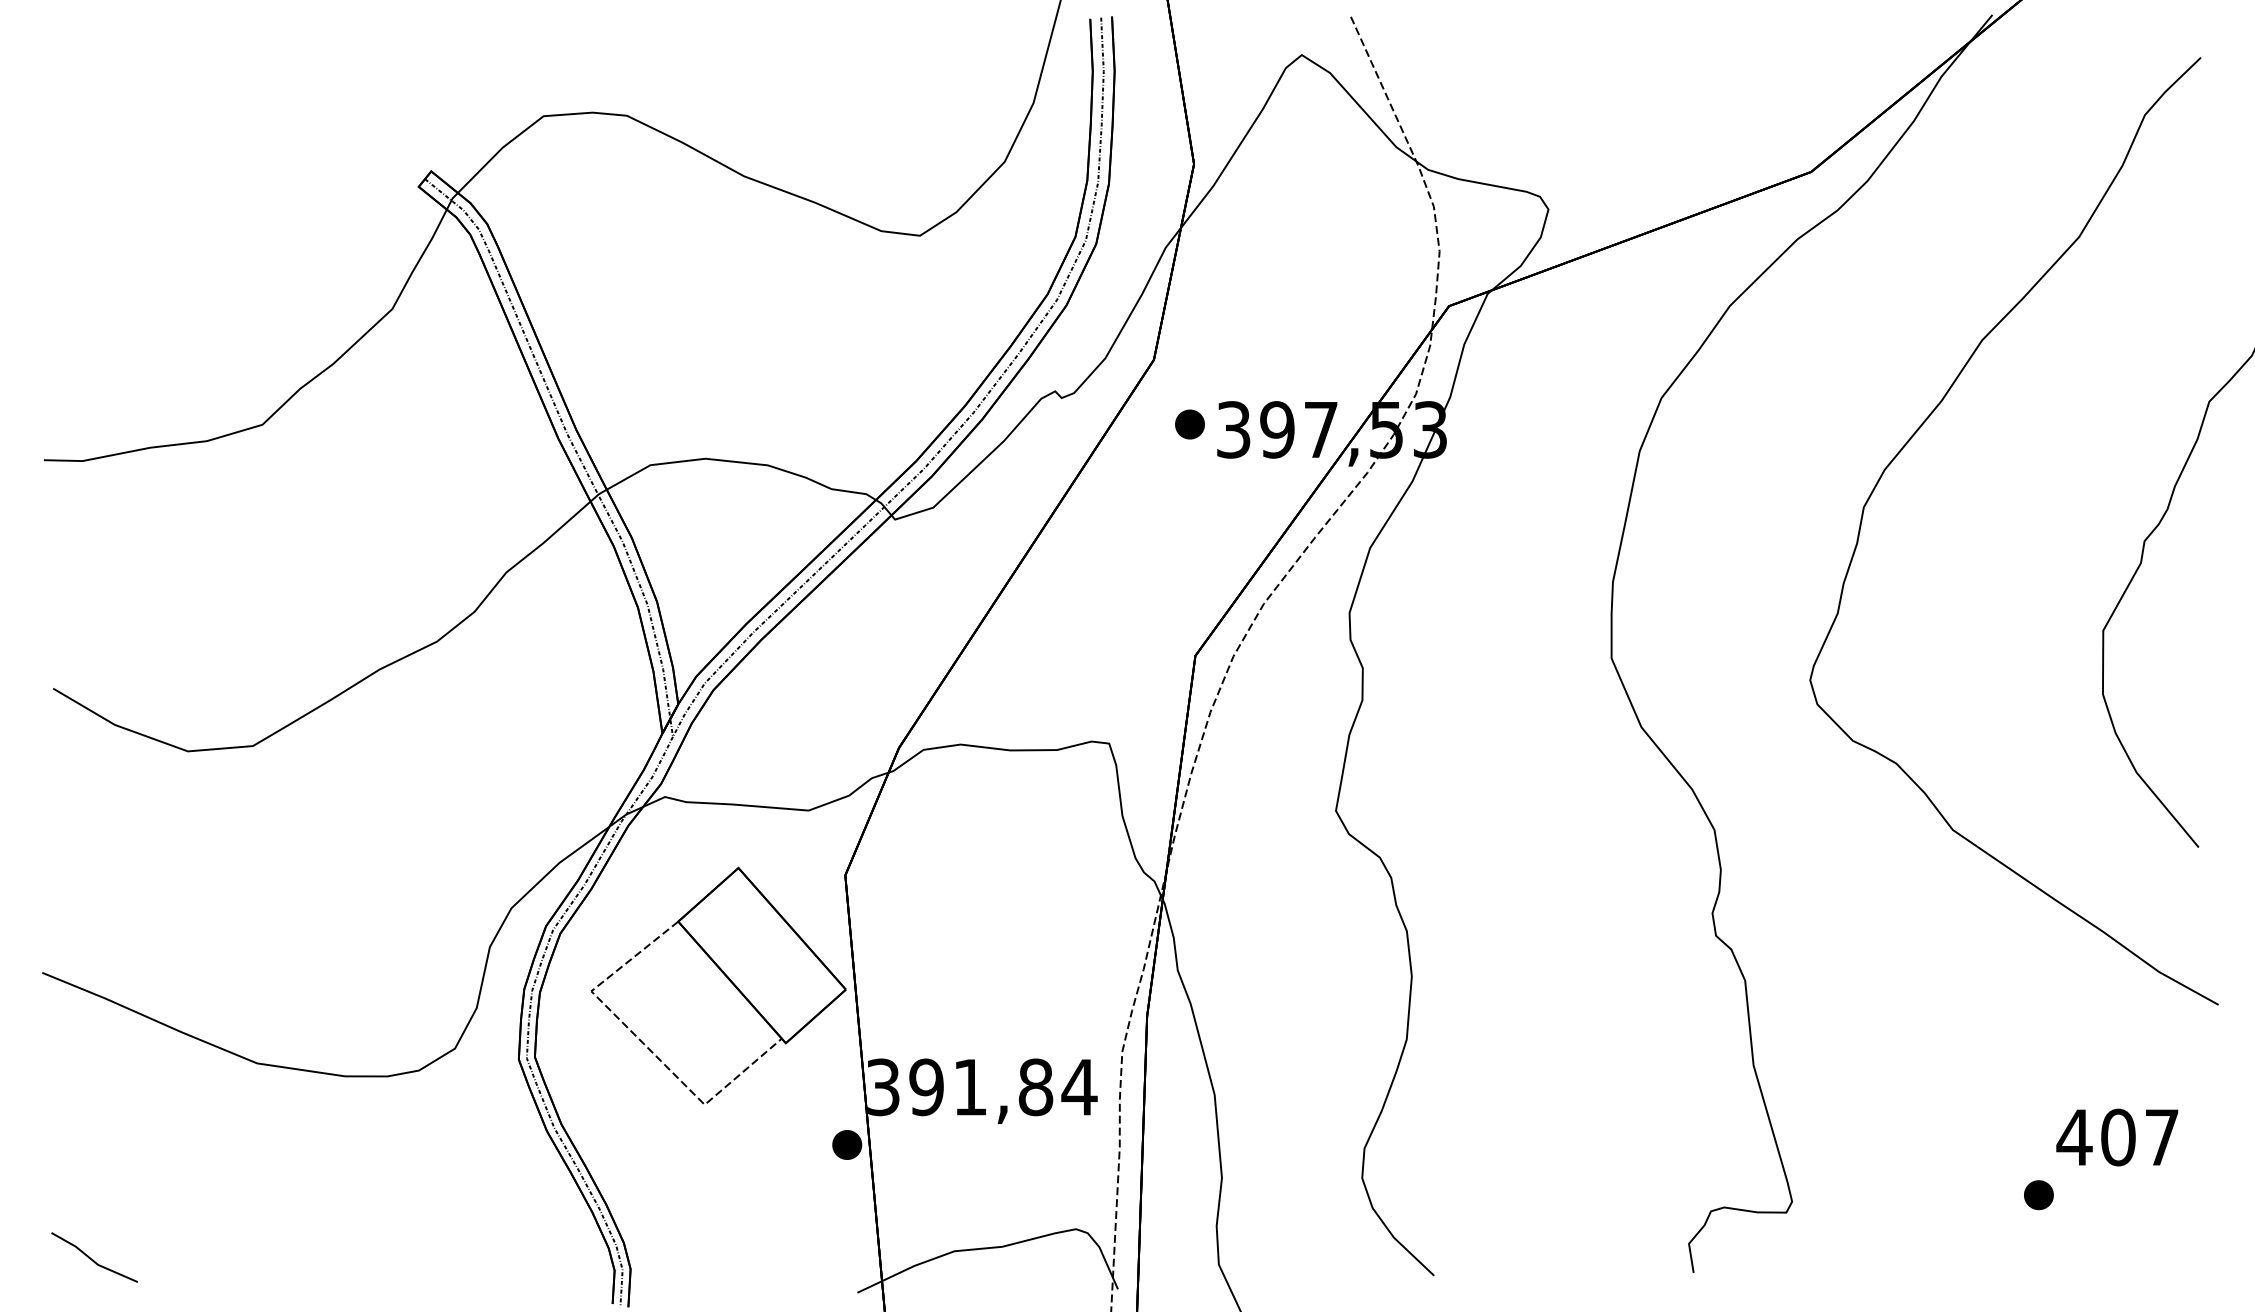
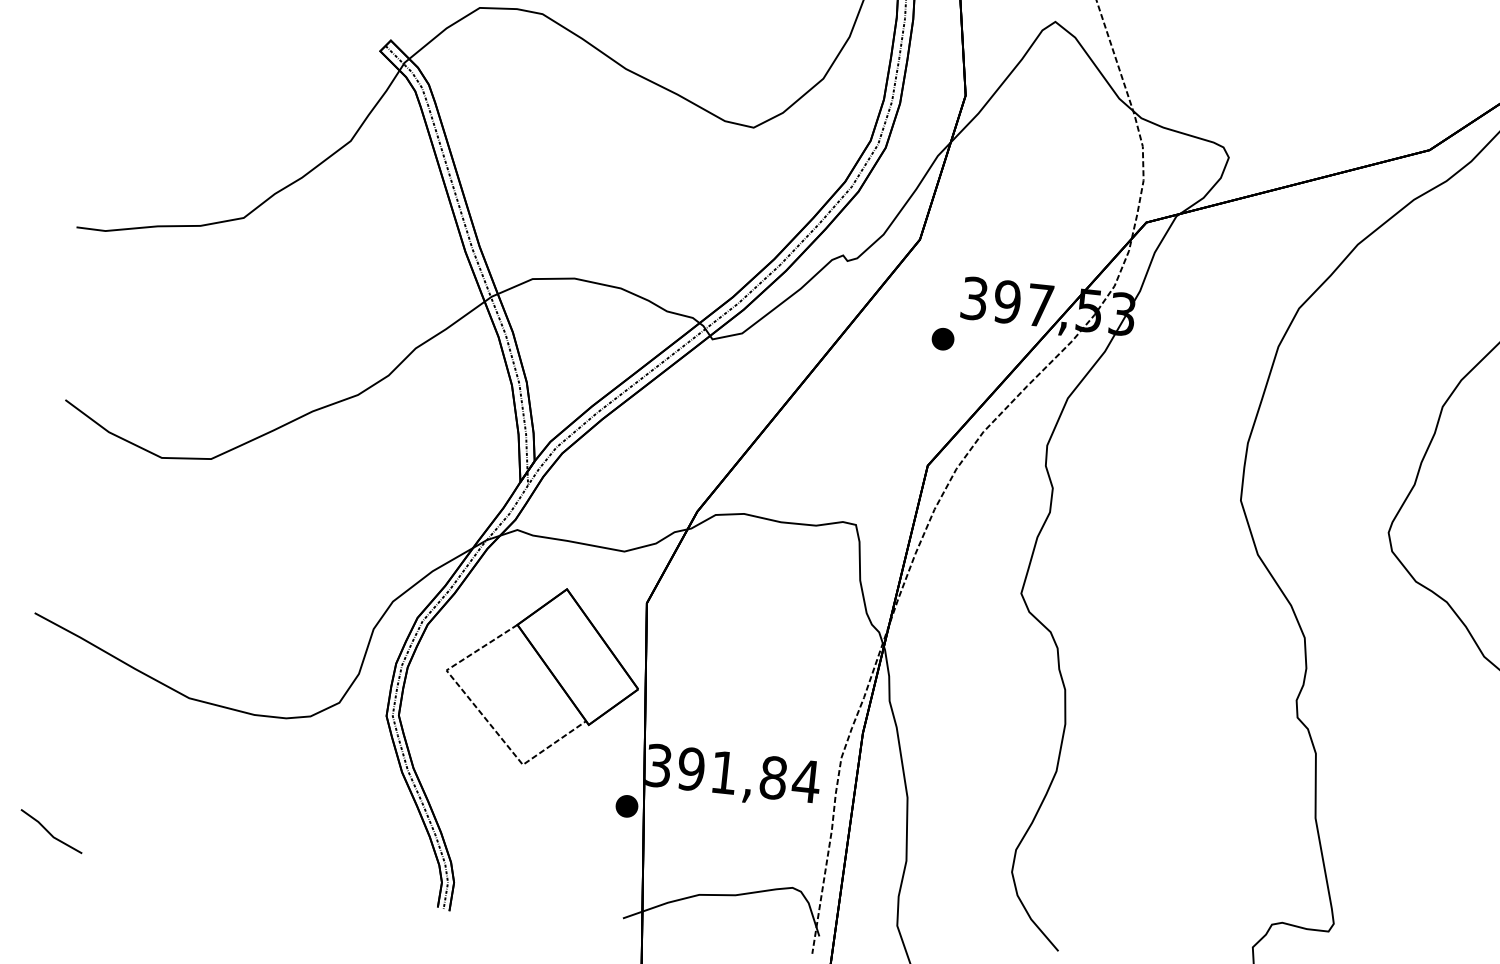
part: (1189, 424) -> (942, 339), moved

